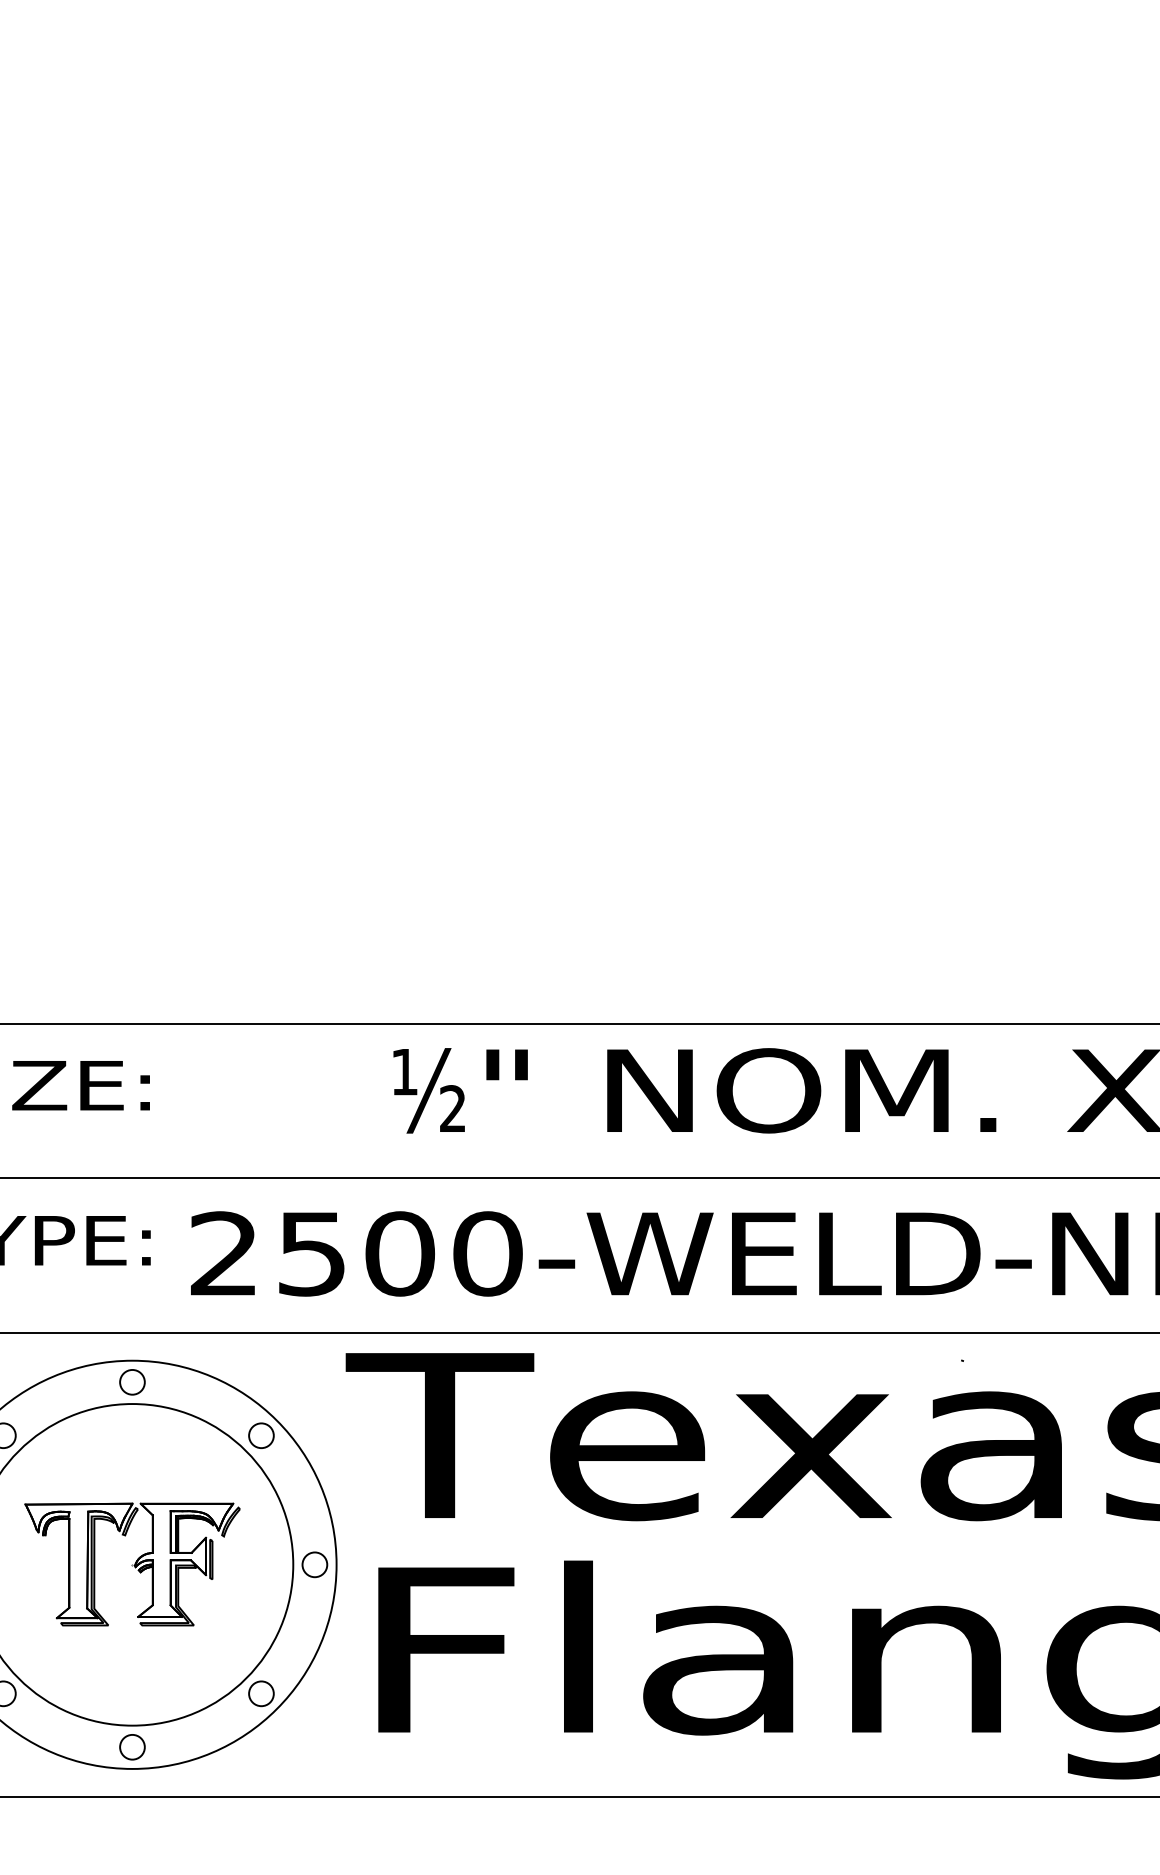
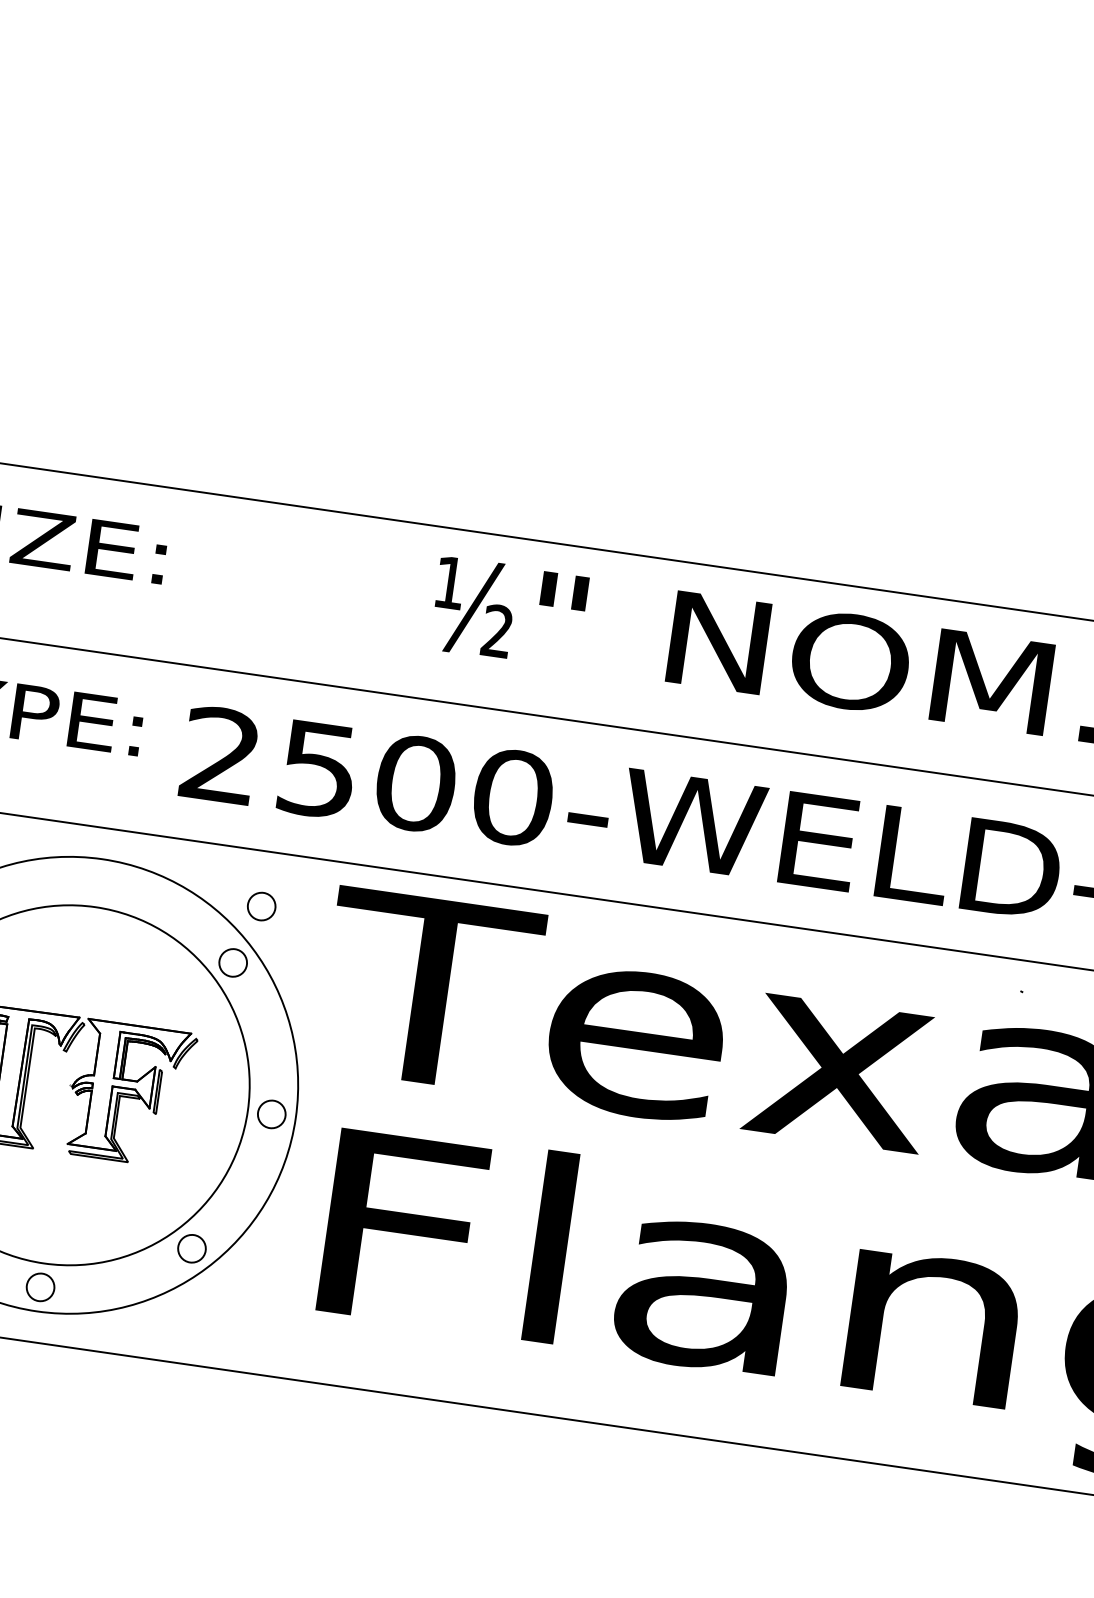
circle: (132, 1382) -> (261, 906), moved

